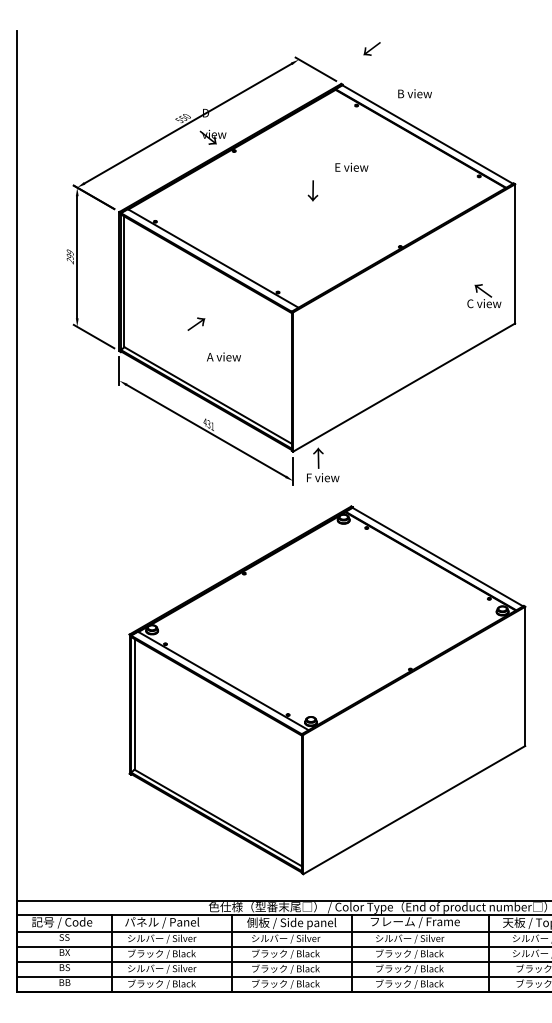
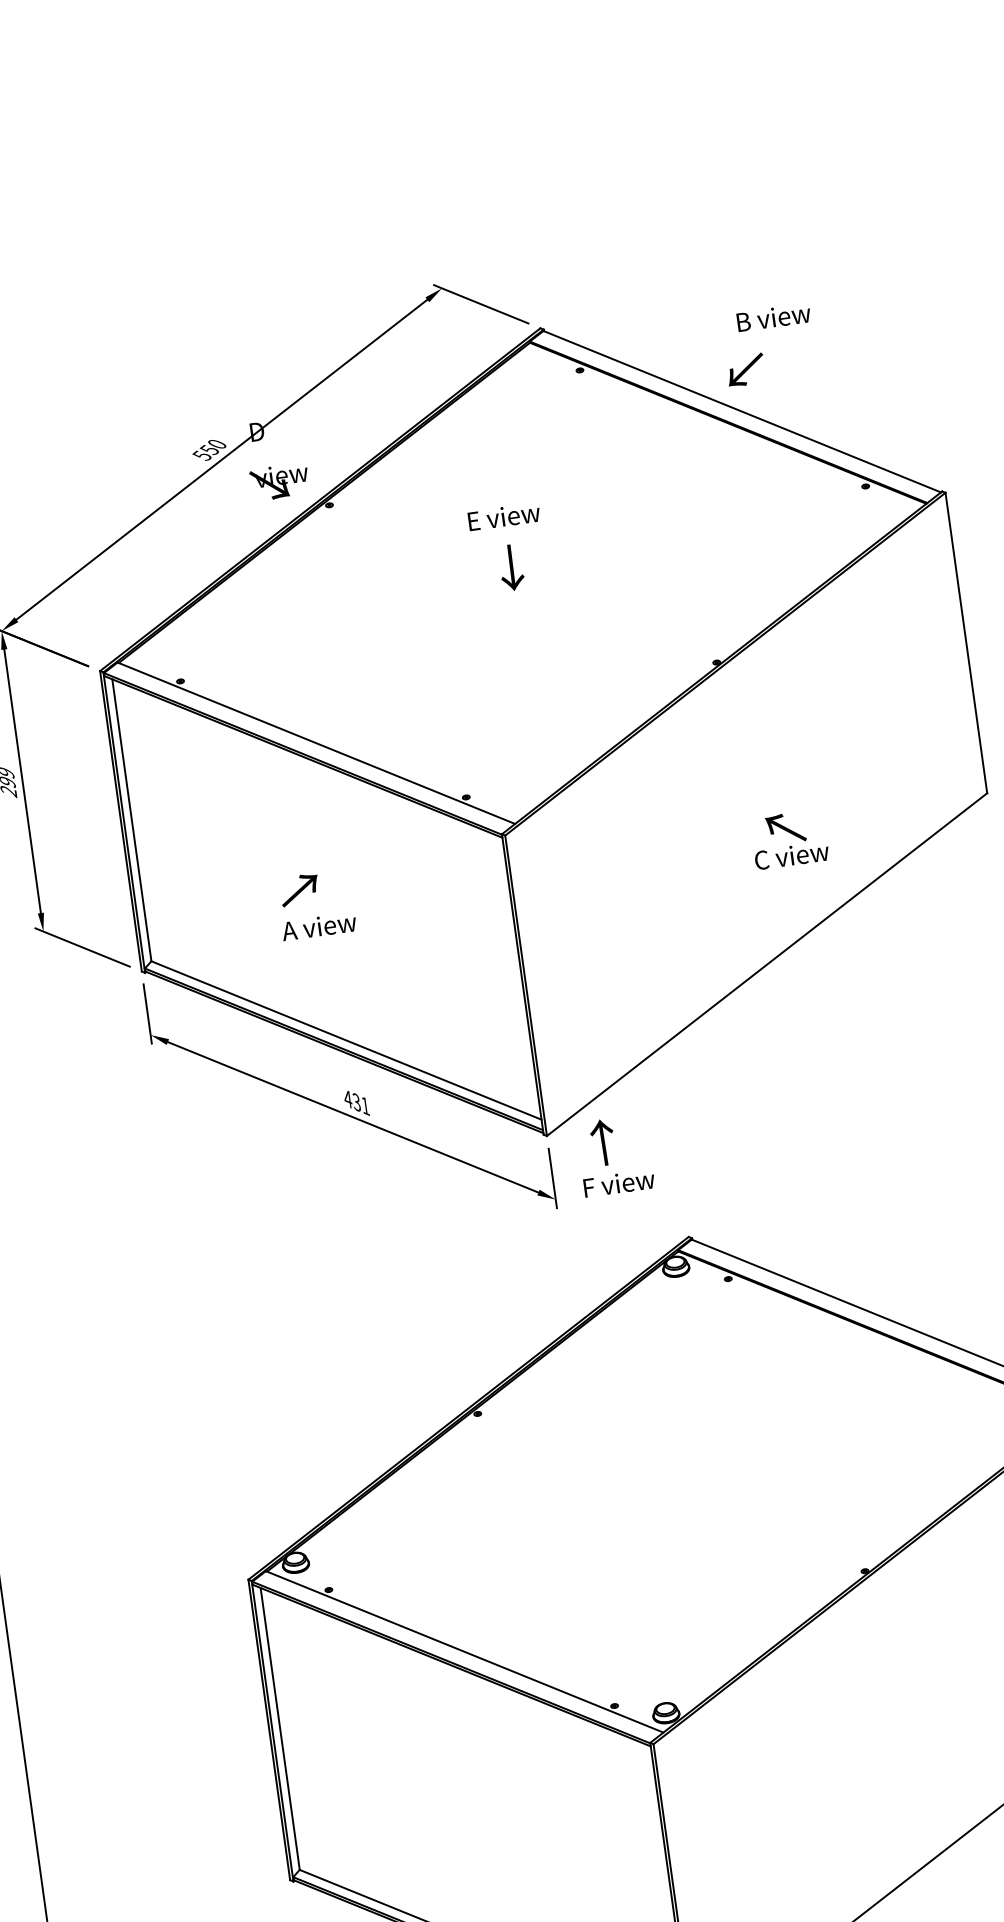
text: (371, 48) -> (744, 369), moved
text: (414, 93) -> (772, 317), moved
text: (351, 166) -> (503, 515), moved
text: (484, 296) -> (790, 840), moved
text: (223, 356) -> (318, 925), moved

